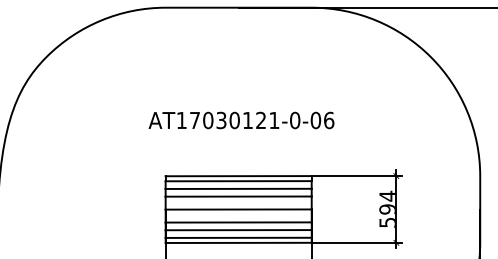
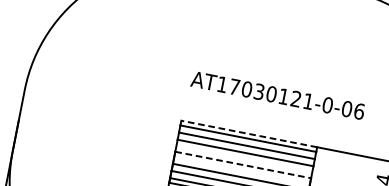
text: (241, 120) -> (277, 95), moved
line: (238, 176) -> (249, 134), solid -> dashed
line: (239, 209) -> (243, 165), solid -> dashed

